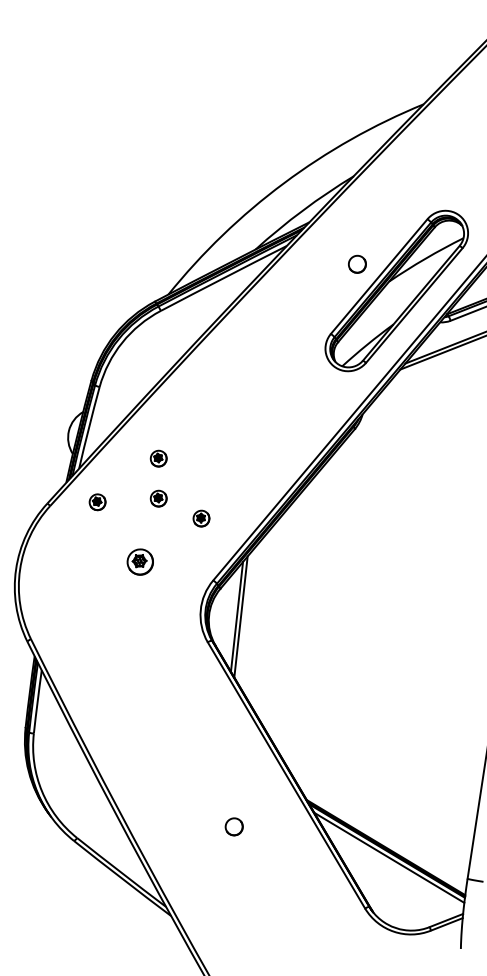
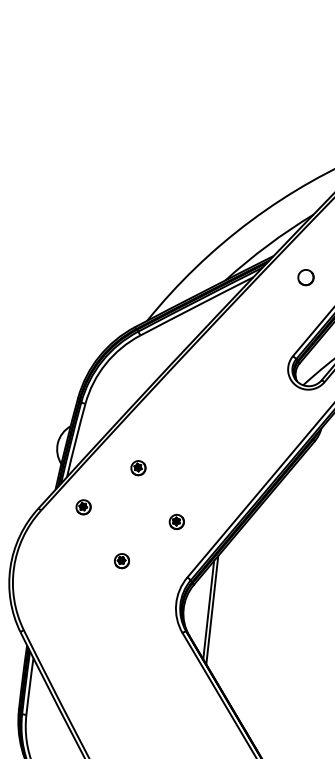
part: (357, 263) -> (306, 276), moved
part: (158, 498) -> (138, 503), removed
part: (140, 562) -> (122, 561), size x0.62

